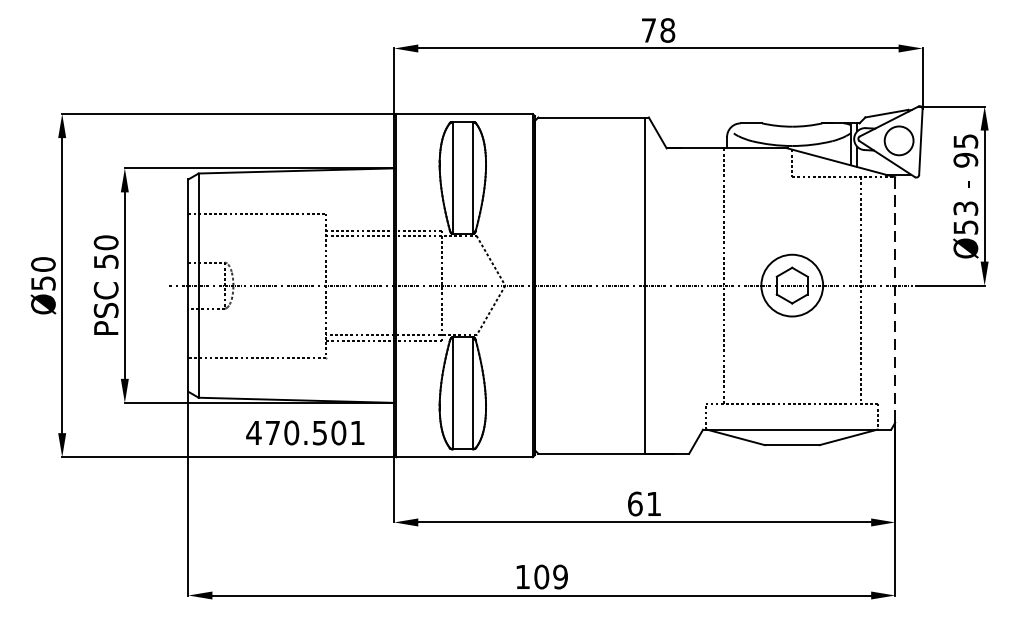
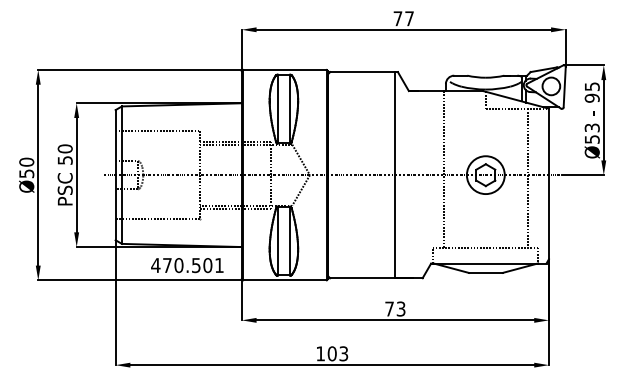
text: (667, 30) -> (409, 18), 78 -> 77
line: (894, 300) -> (548, 184), dashed -> solid
text: (644, 503) -> (395, 308), 61 -> 73
text: (560, 576) -> (343, 353), 109 -> 103

